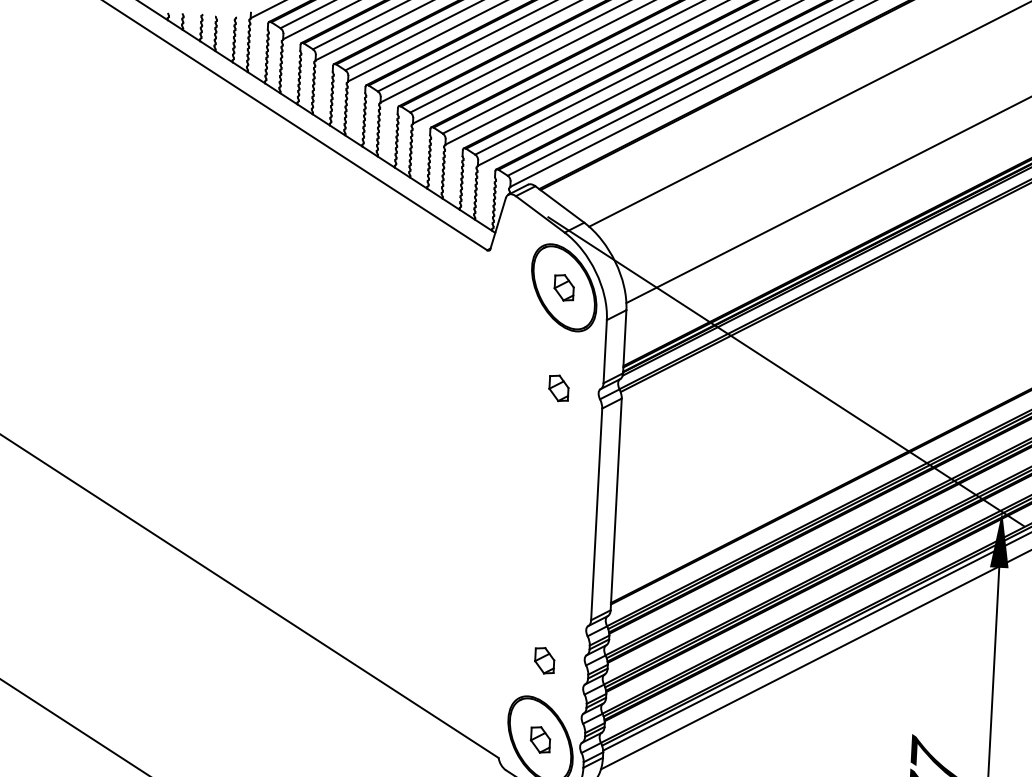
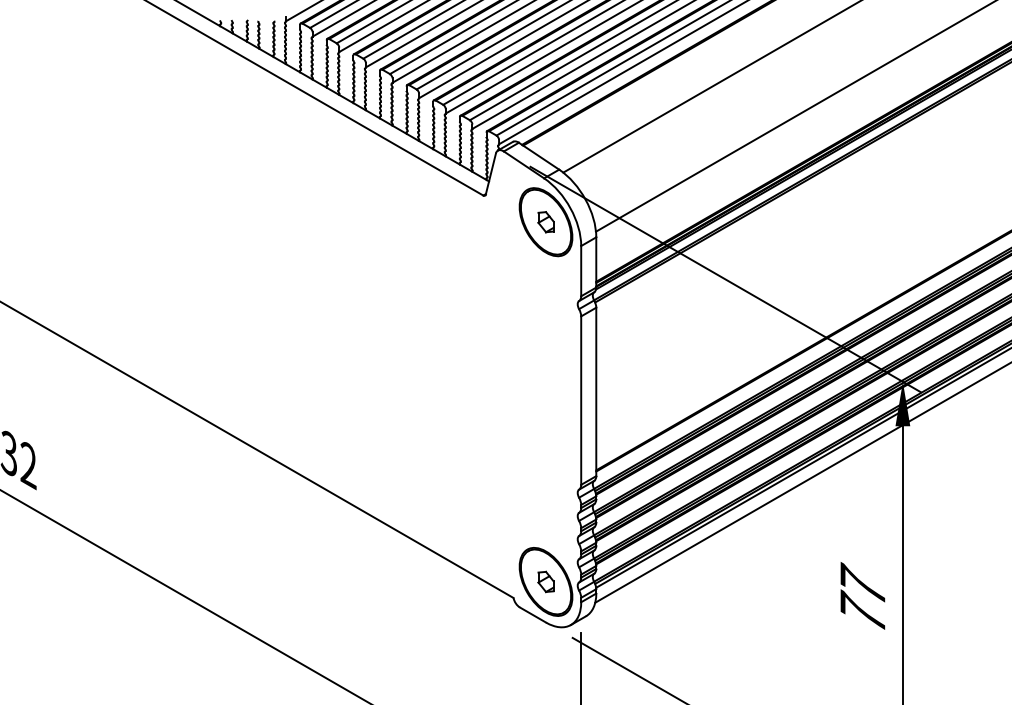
part: (558, 388) -> (545, 302), removed
part: (544, 660) -> (545, 518), removed

